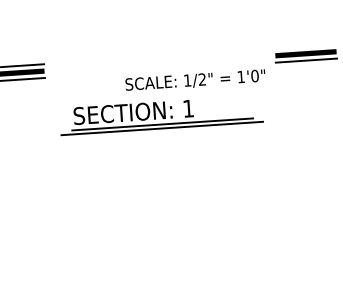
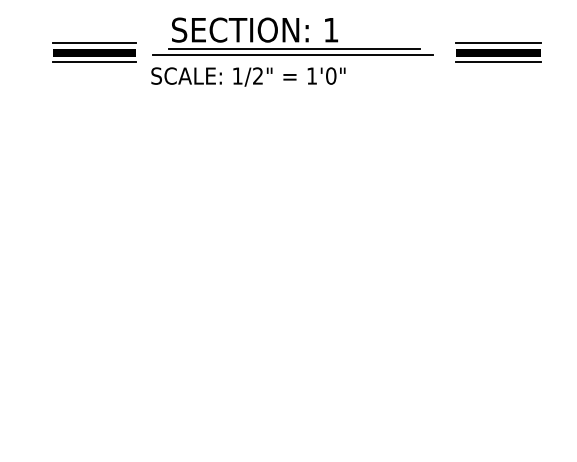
line: (305, 47) -> (498, 43), added
text: (195, 80) -> (248, 76), moved
part: (160, 115) -> (292, 36), moved

